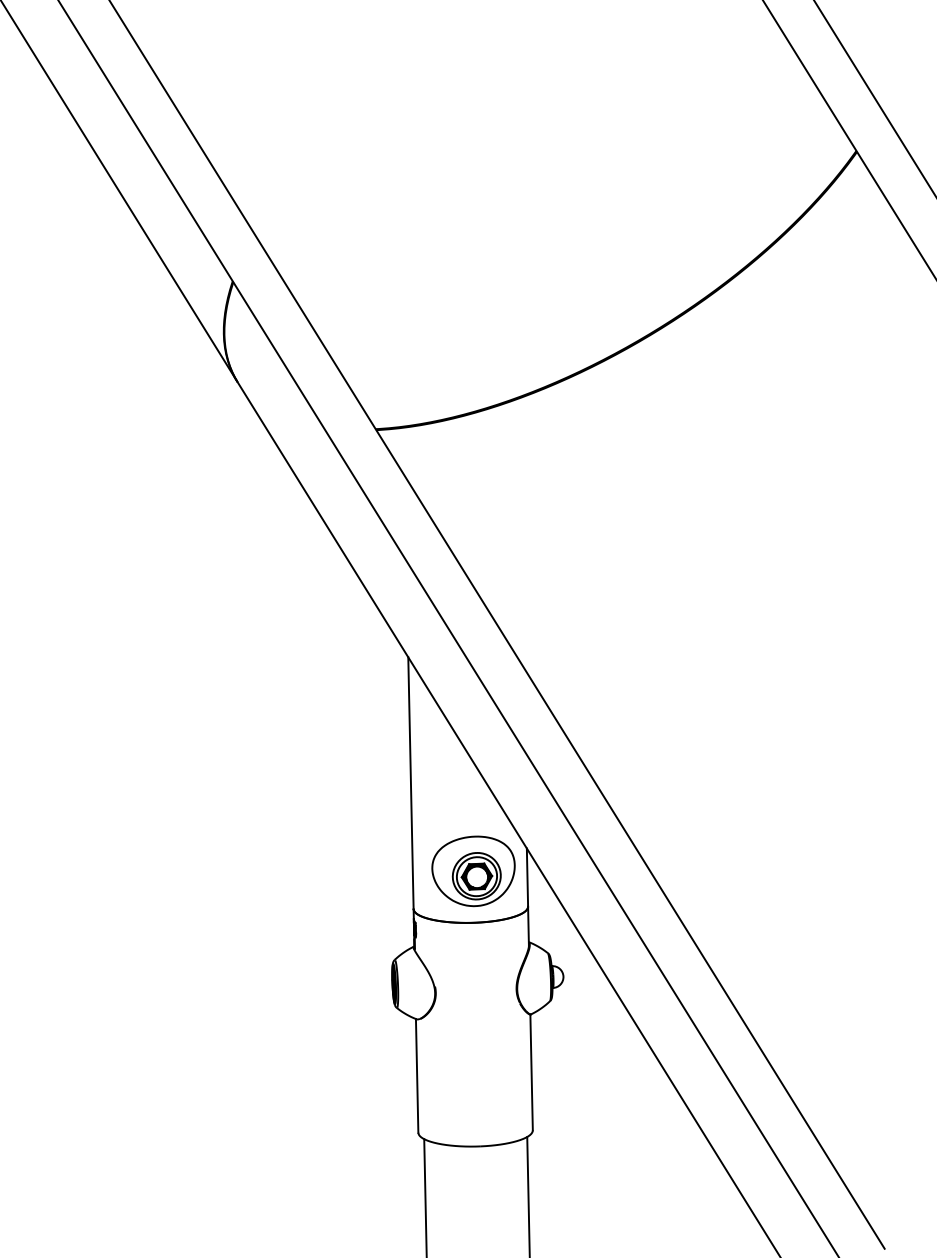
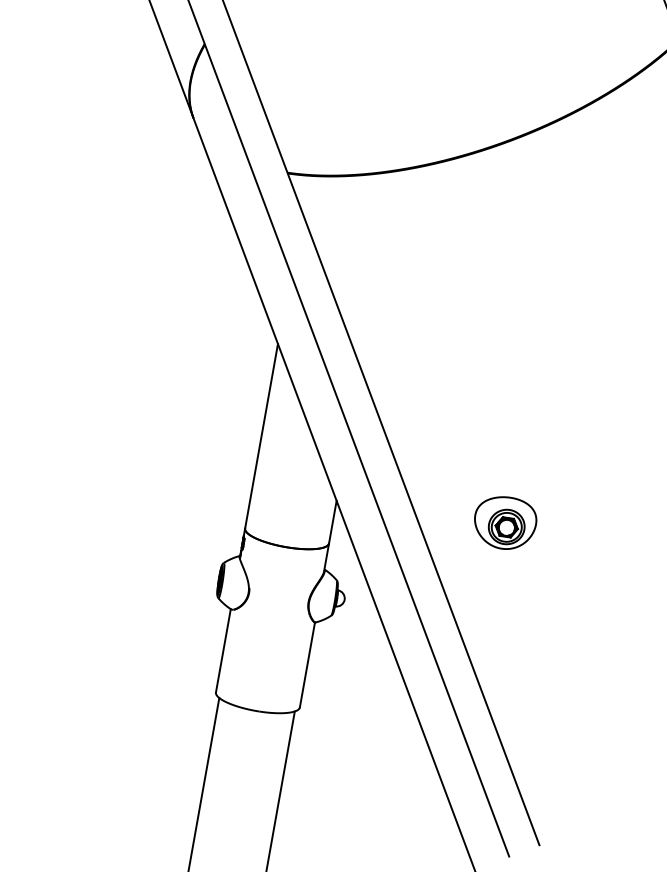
part: (473, 871) -> (504, 523), moved

